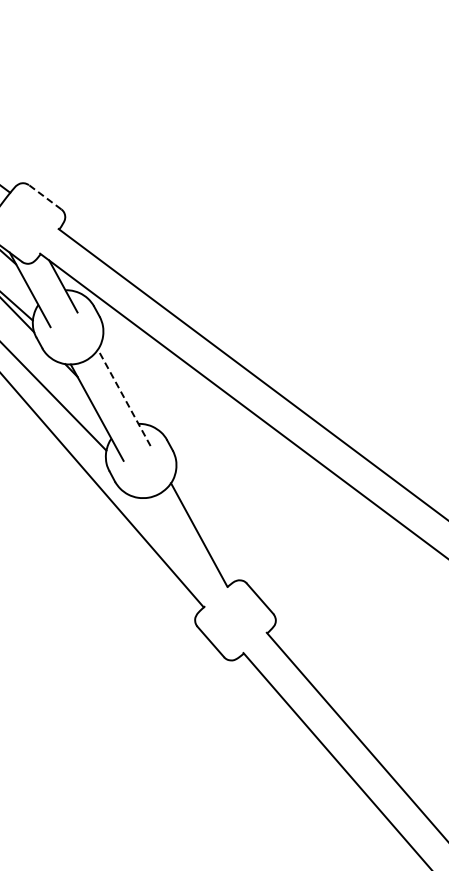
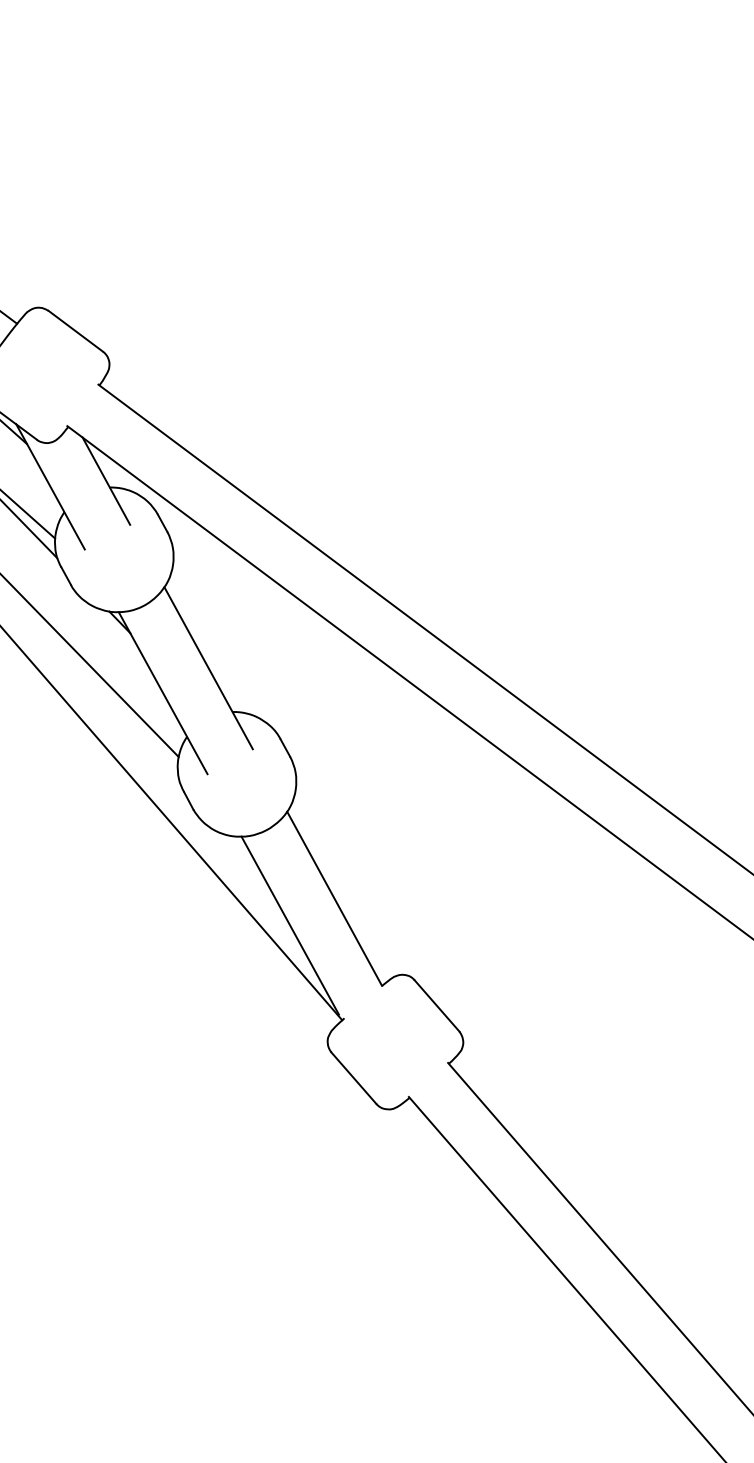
line: (44, 196) -> (74, 330), dashed -> solid
line: (124, 397) -> (209, 667), dashed -> solid
line: (172, 551) -> (289, 926), added

